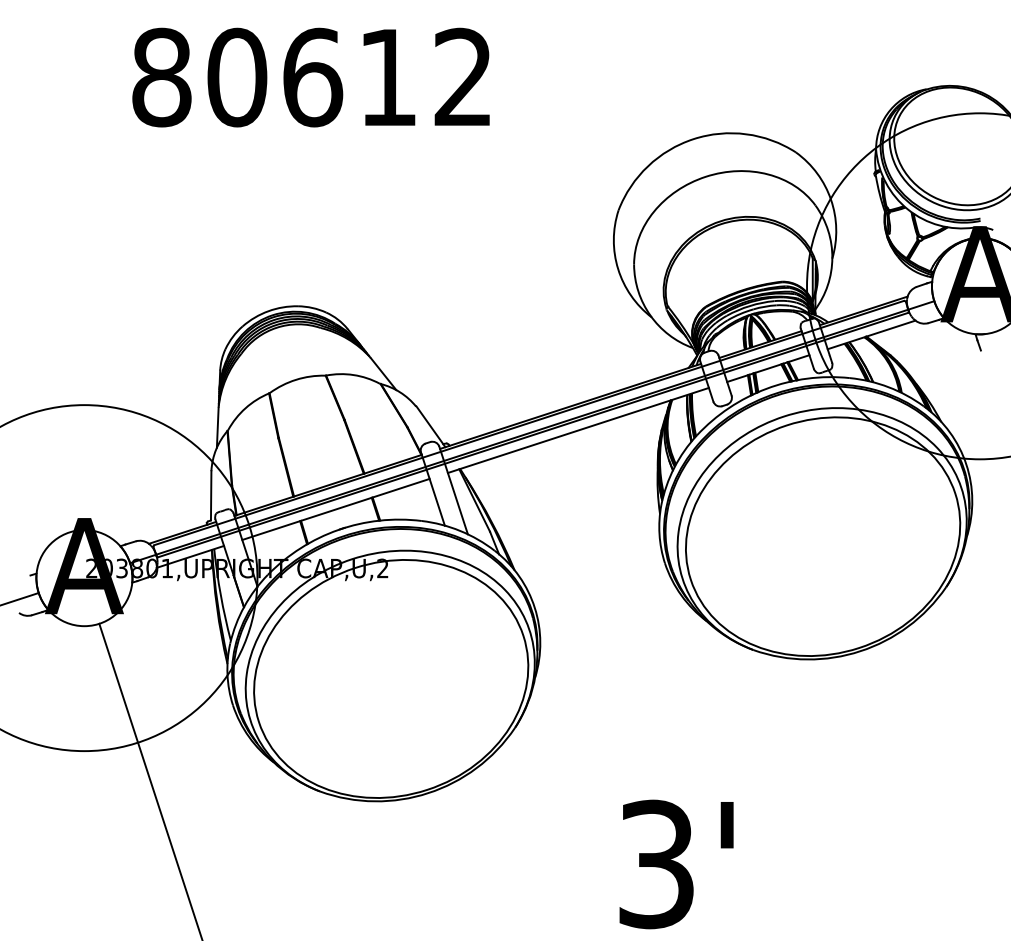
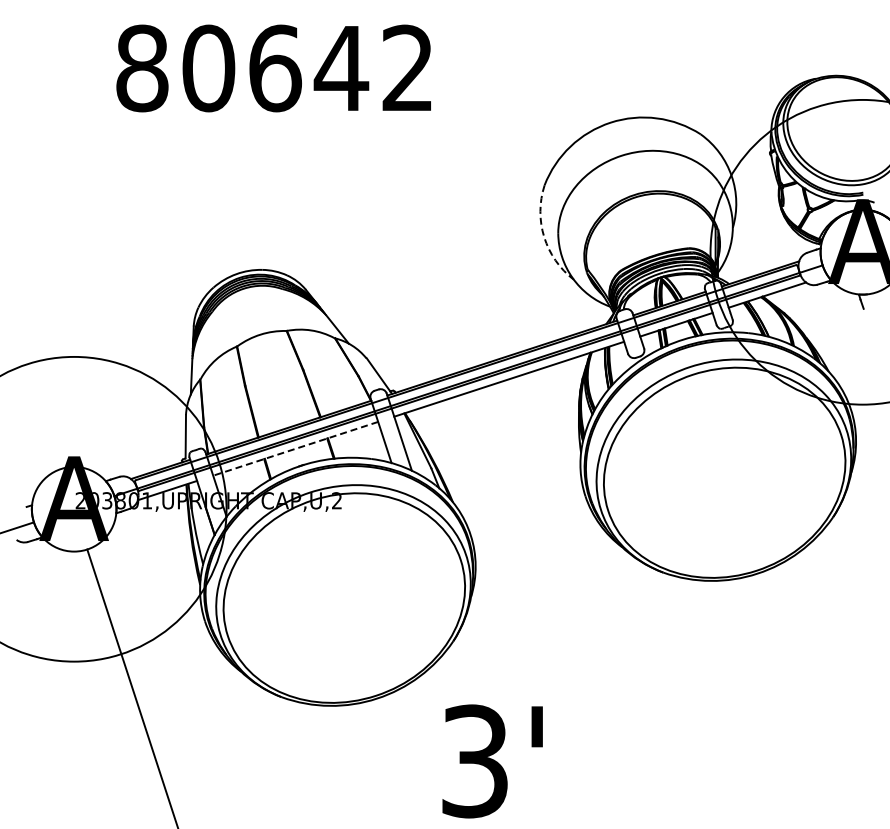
text: (387, 77) -> (341, 68), 80612 -> 80642
arc: (618, 269) -> (544, 237), solid -> dashed
line: (335, 509) -> (295, 448), solid -> dashed
text: (676, 864) -> (492, 761), moved

